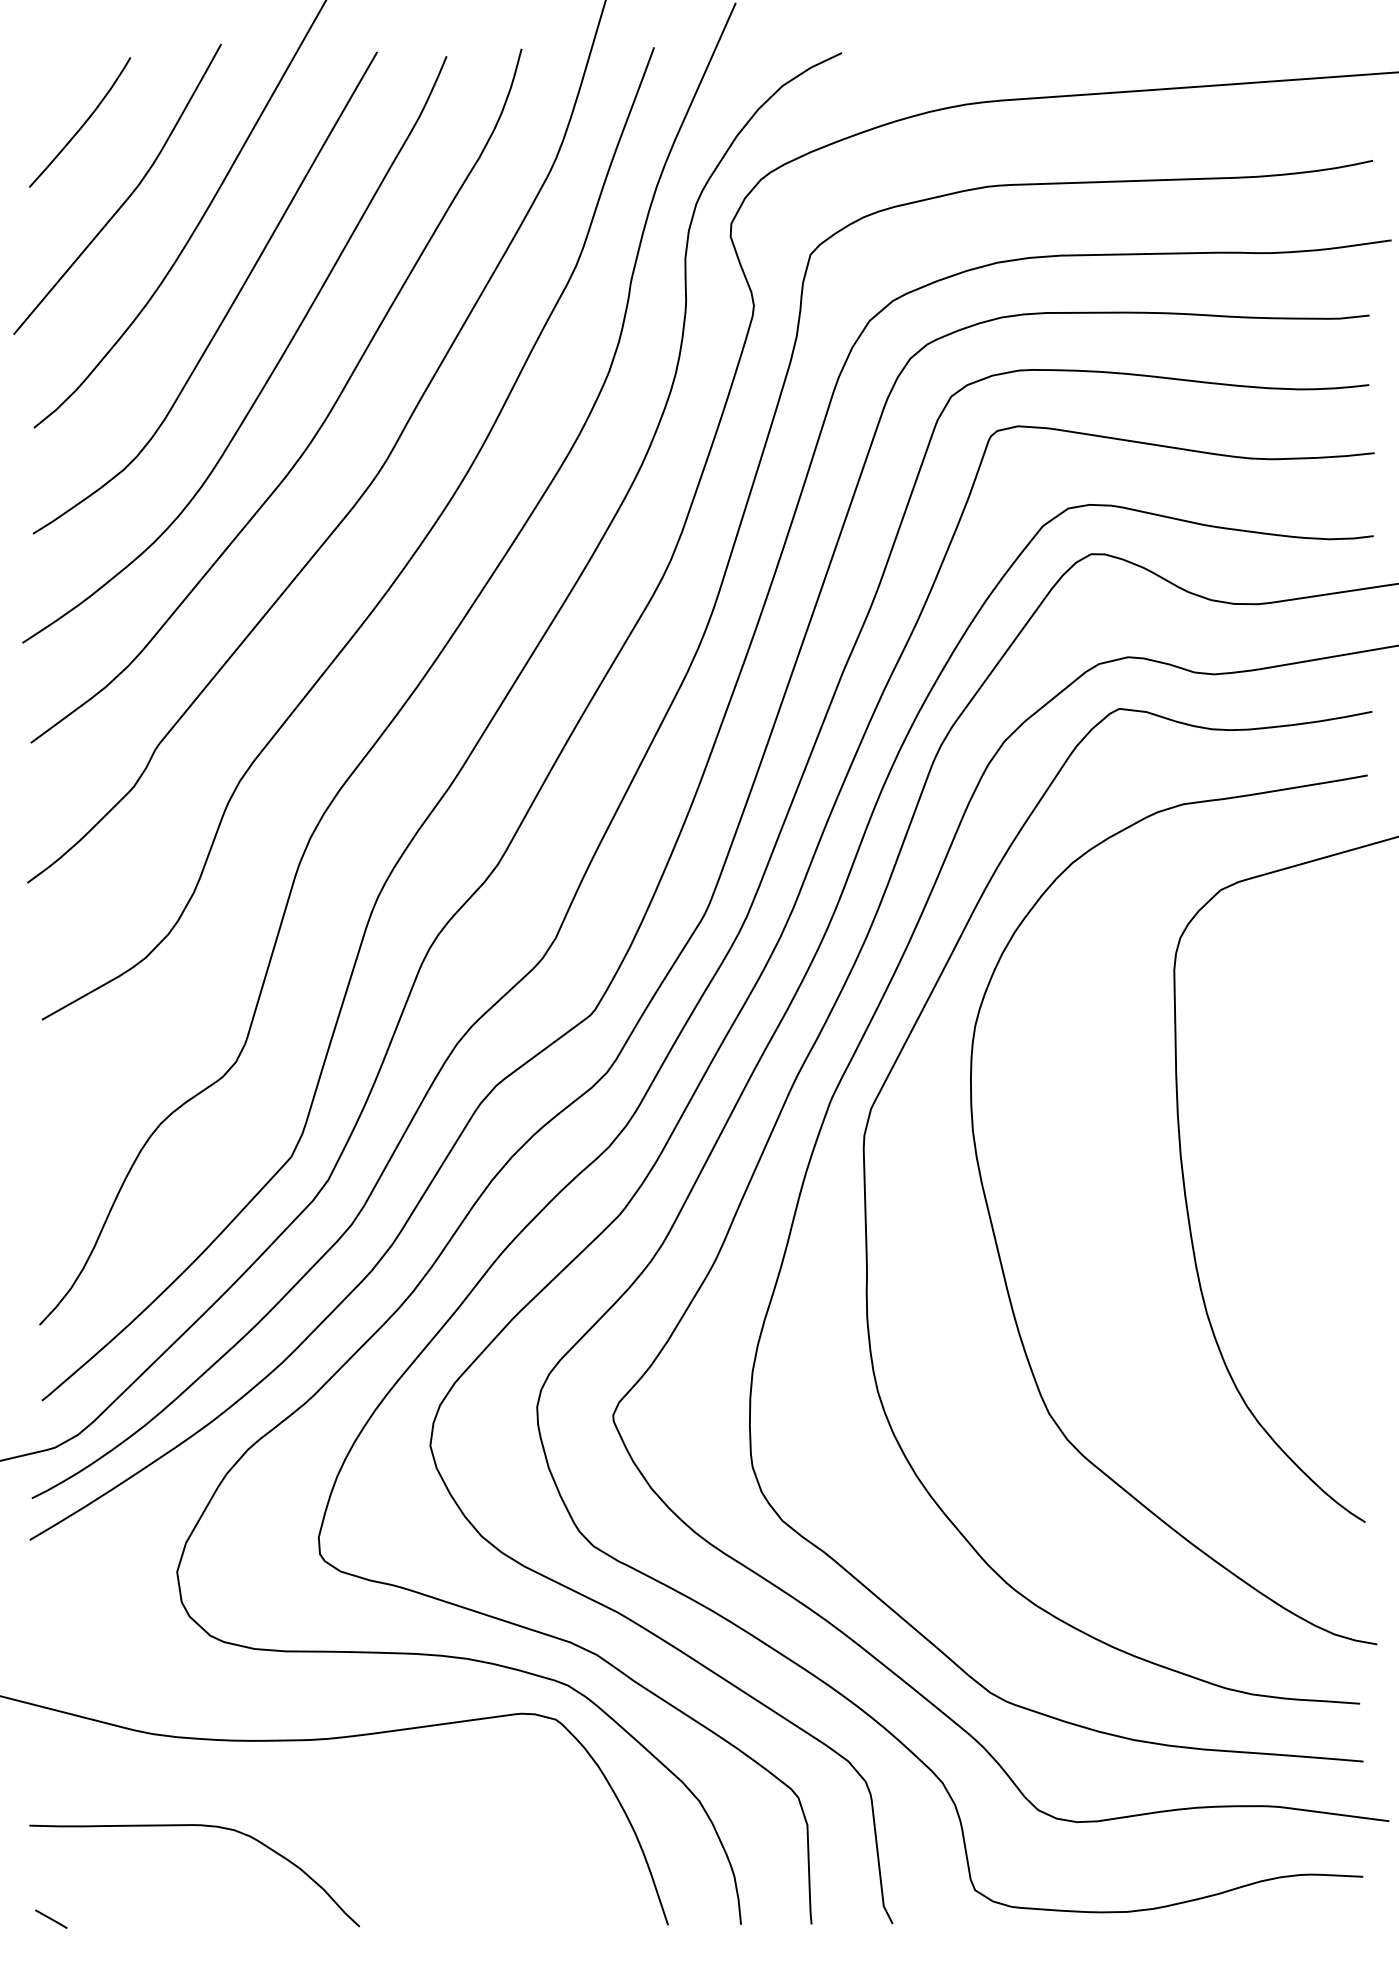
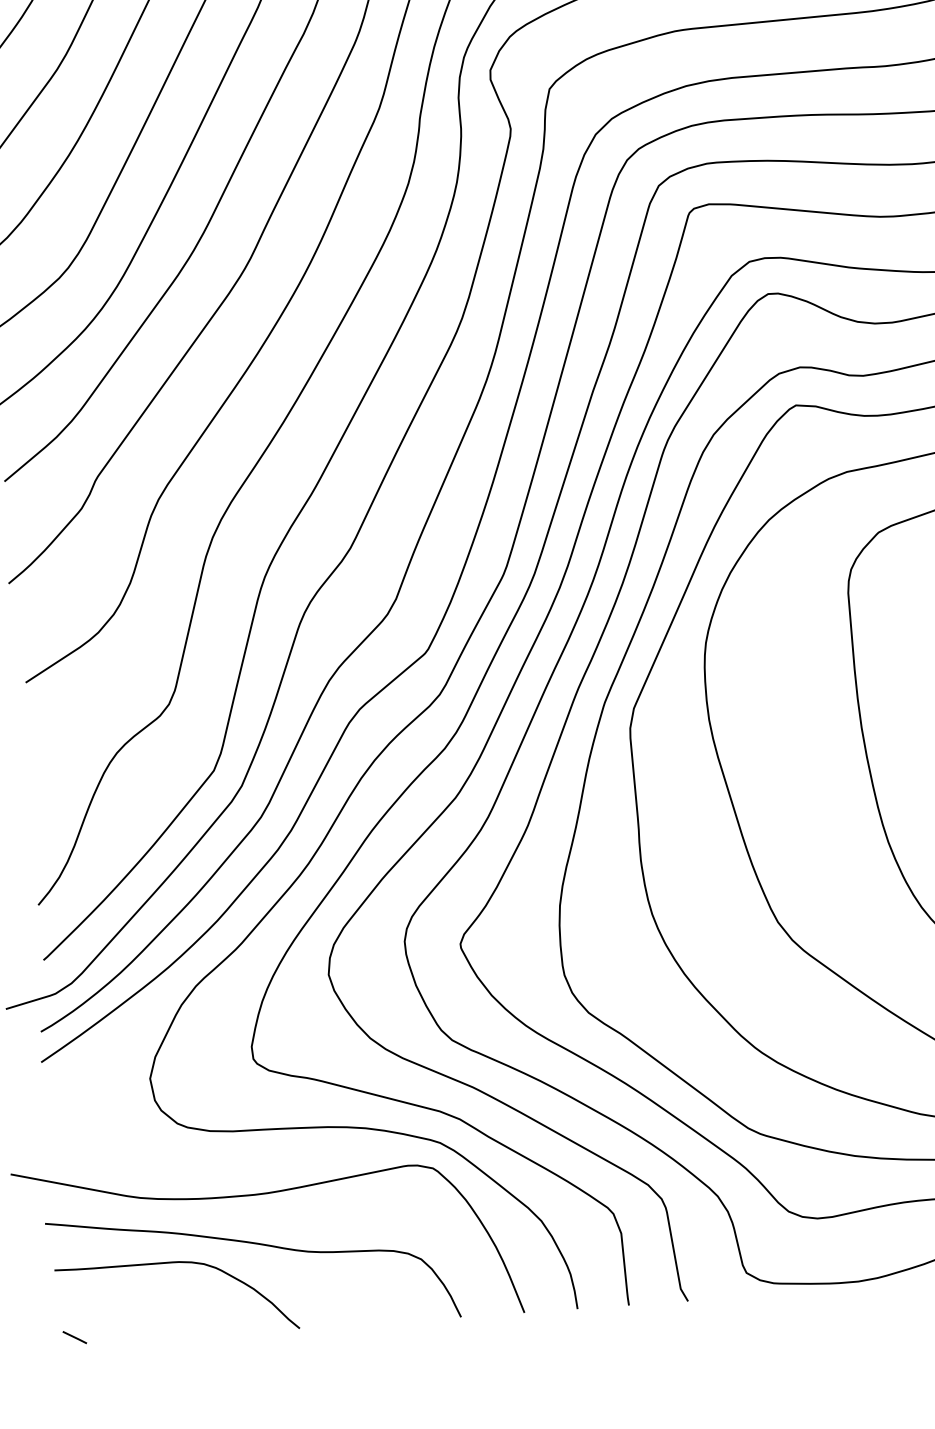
curve: (305, 1807) -> (254, 1244), added

